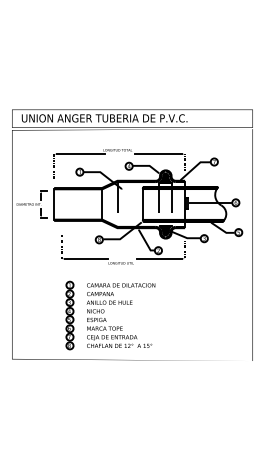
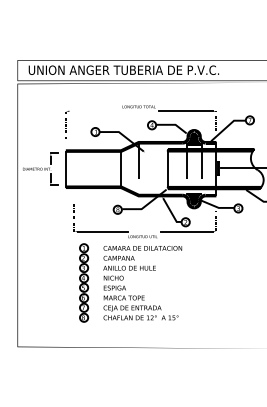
line: (81, 154) -> (97, 111), removed
part: (69, 315) -> (83, 282), moved
text: (120, 315) -> (142, 282), moved

